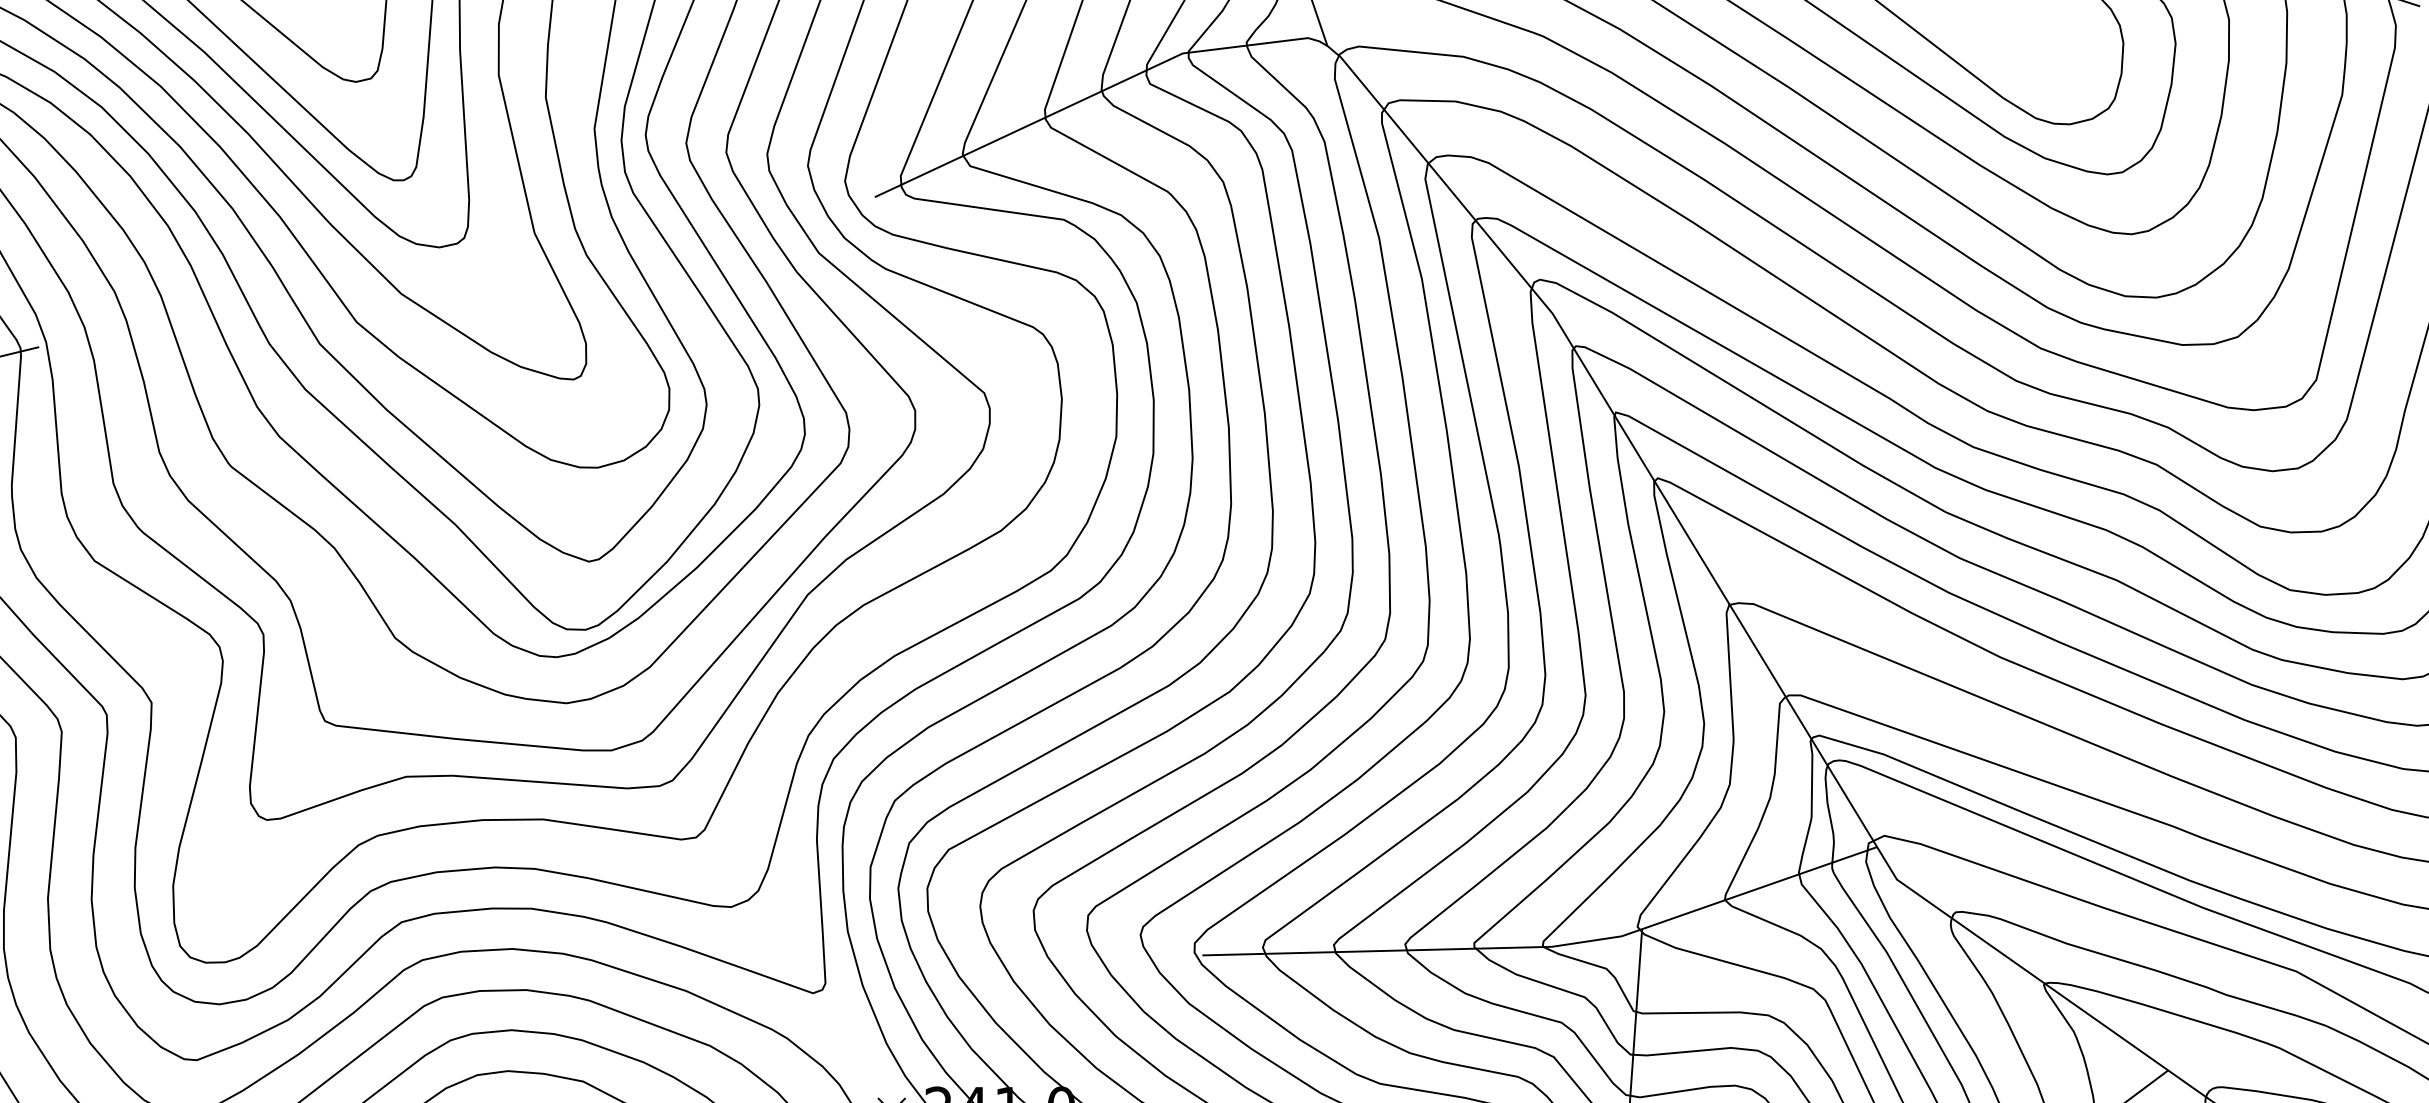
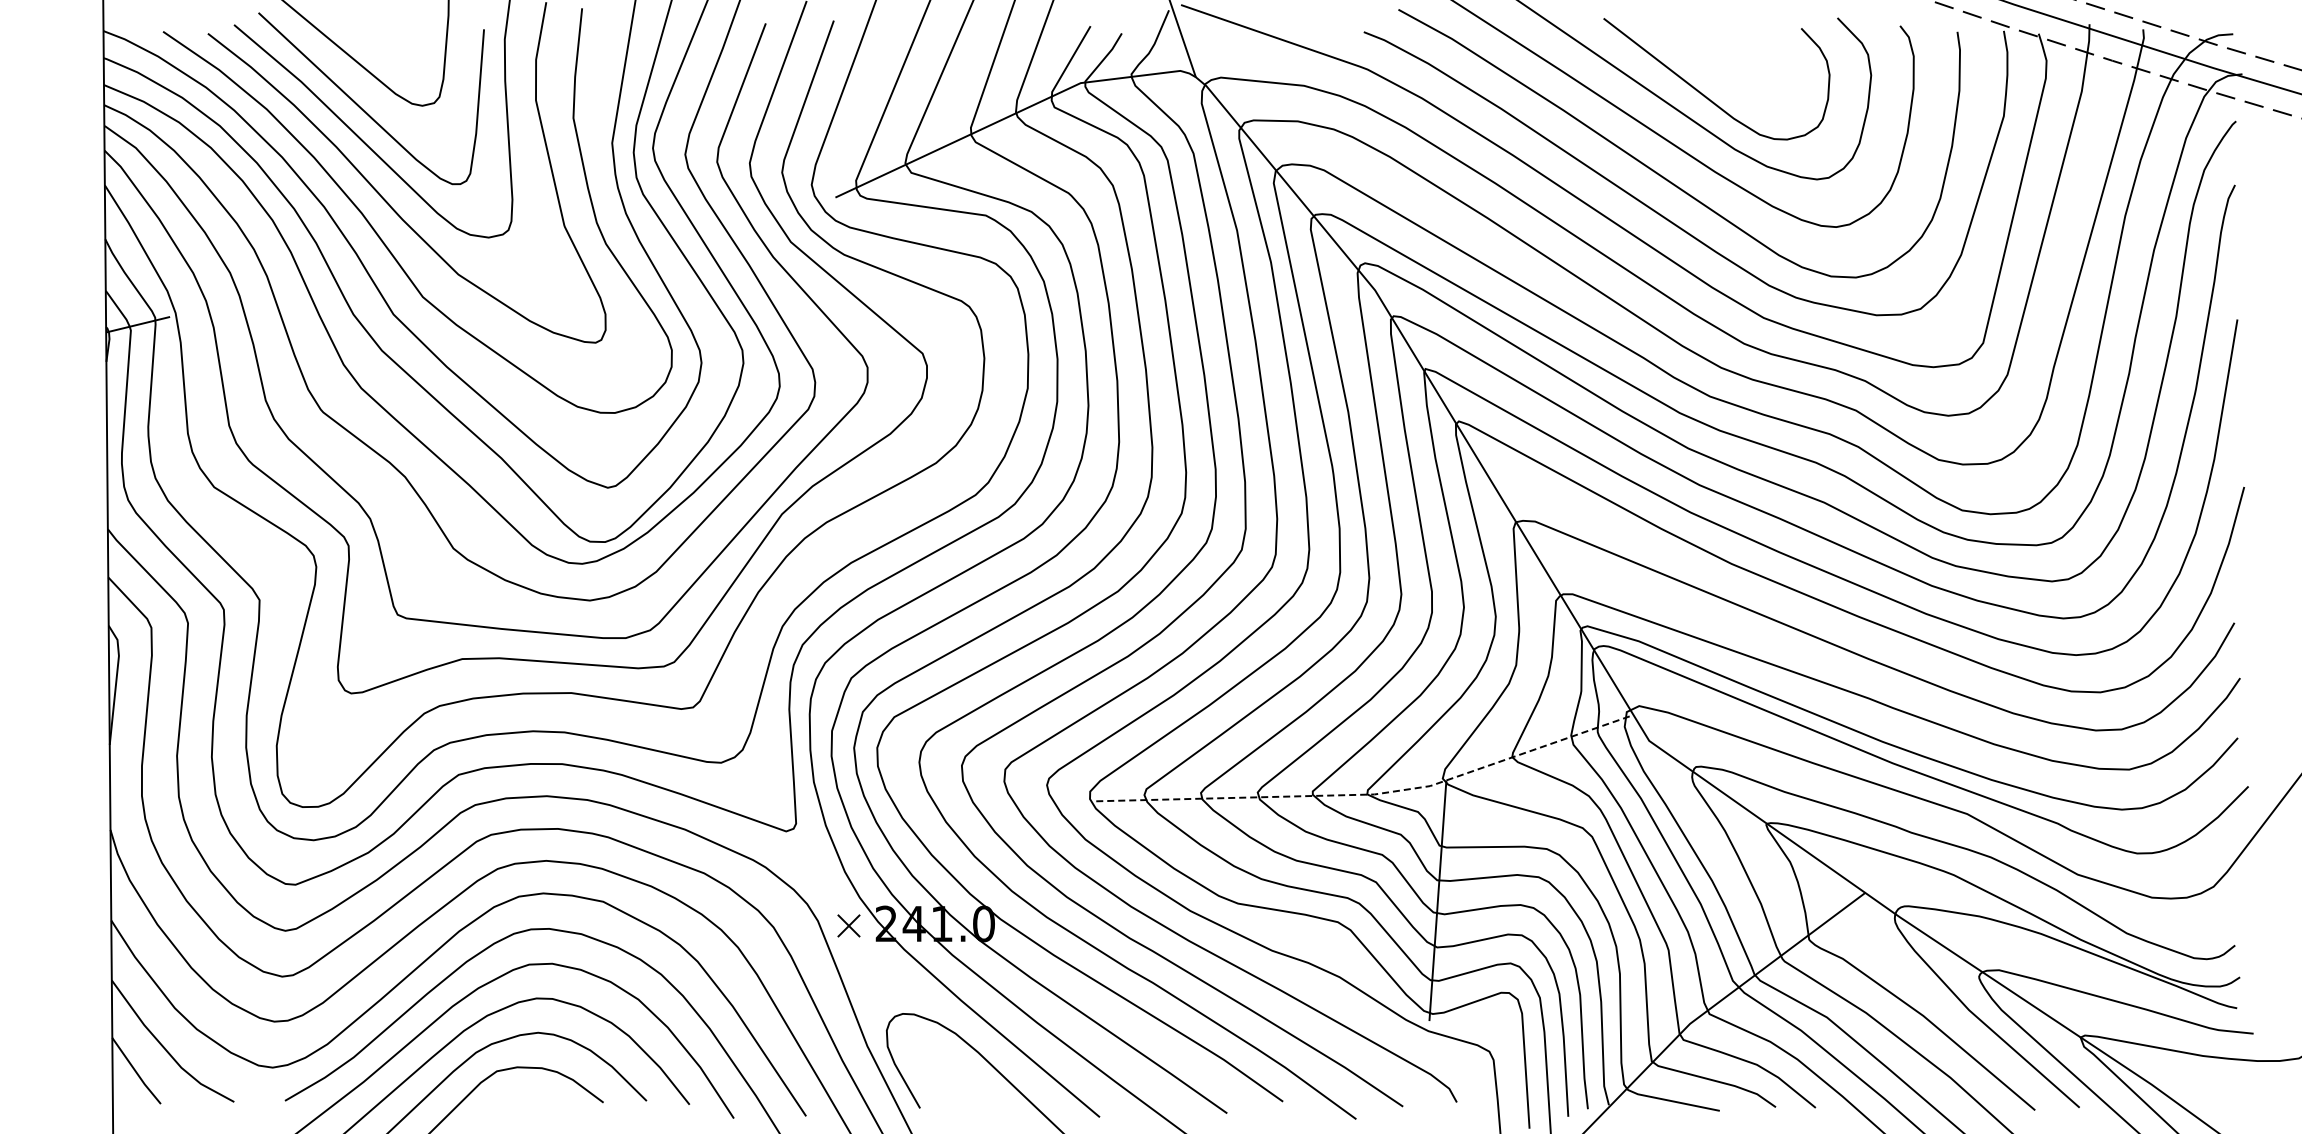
line: (1549, 946) -> (1372, 794), solid -> dashed

